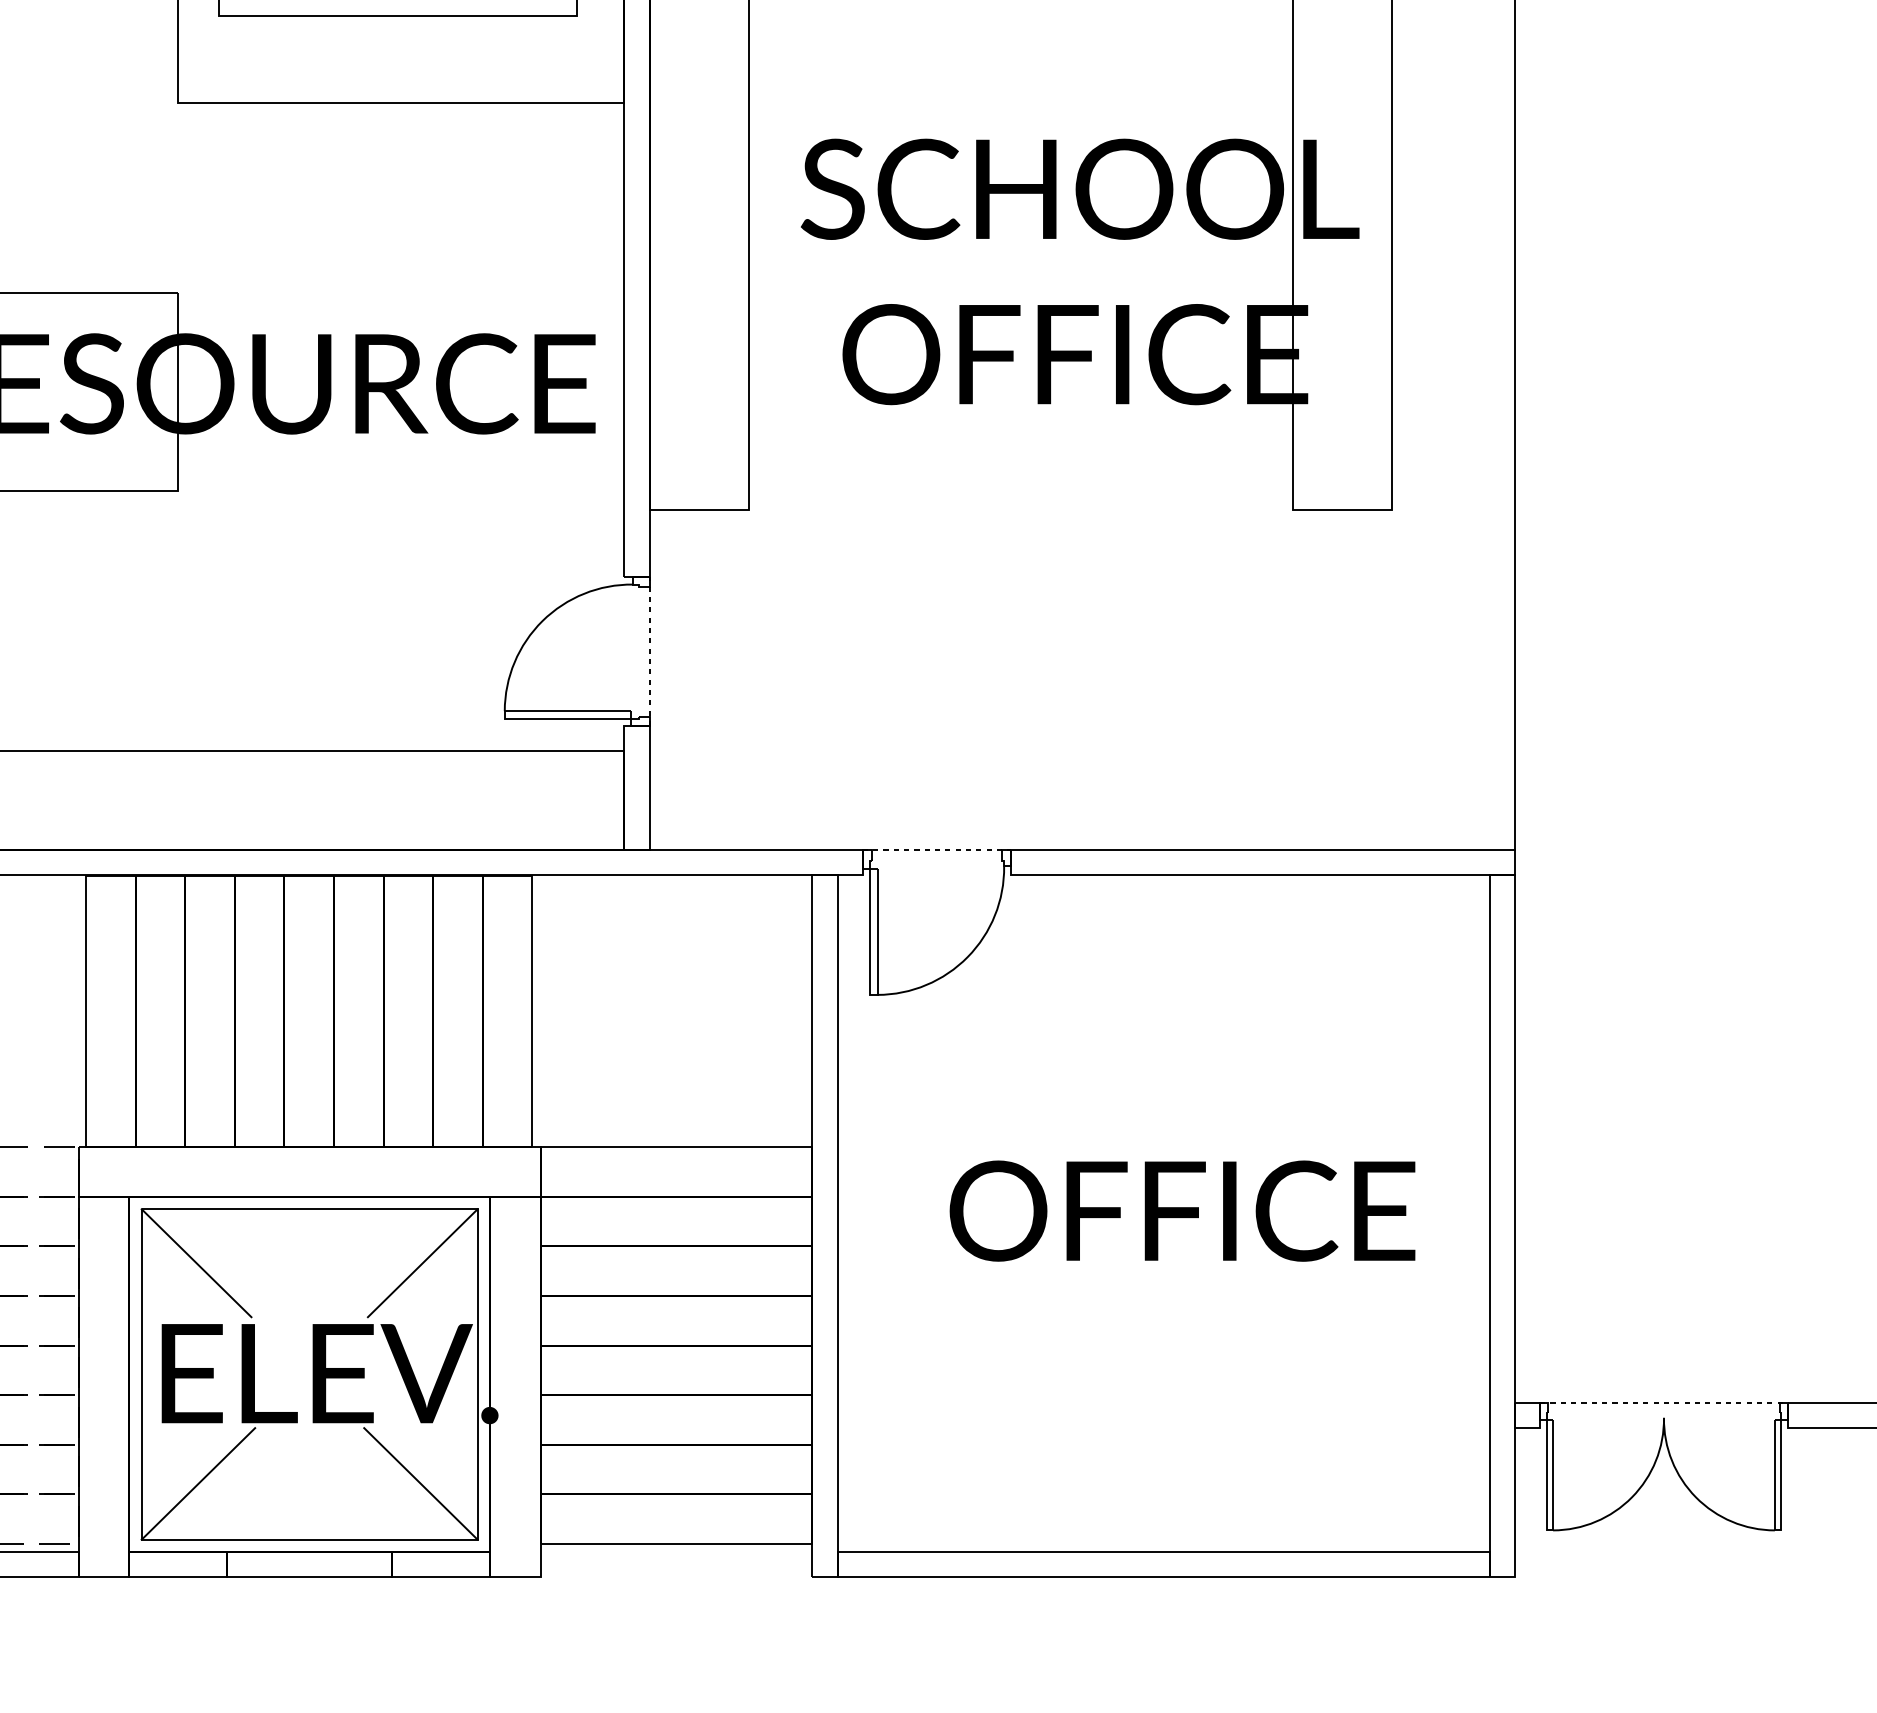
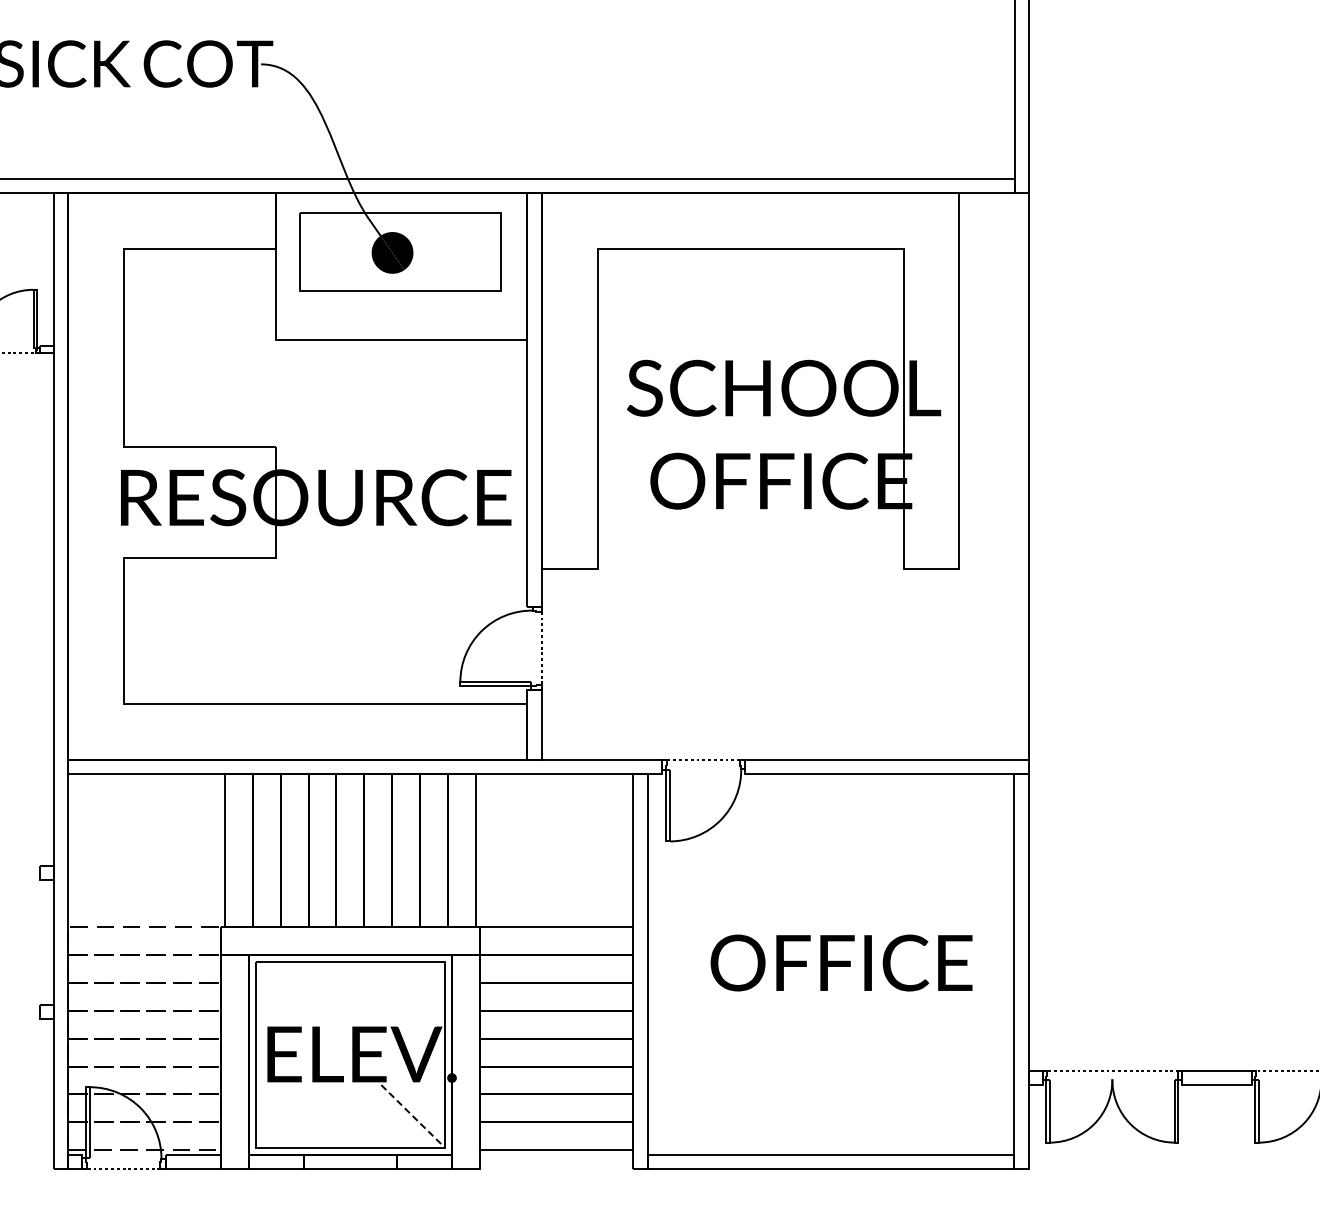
line: (195, 1261) -> (286, 991), removed
line: (423, 1261) -> (414, 991), removed
line: (197, 1483) -> (287, 1116), removed
line: (421, 1483) -> (413, 1116), solid -> dashed

